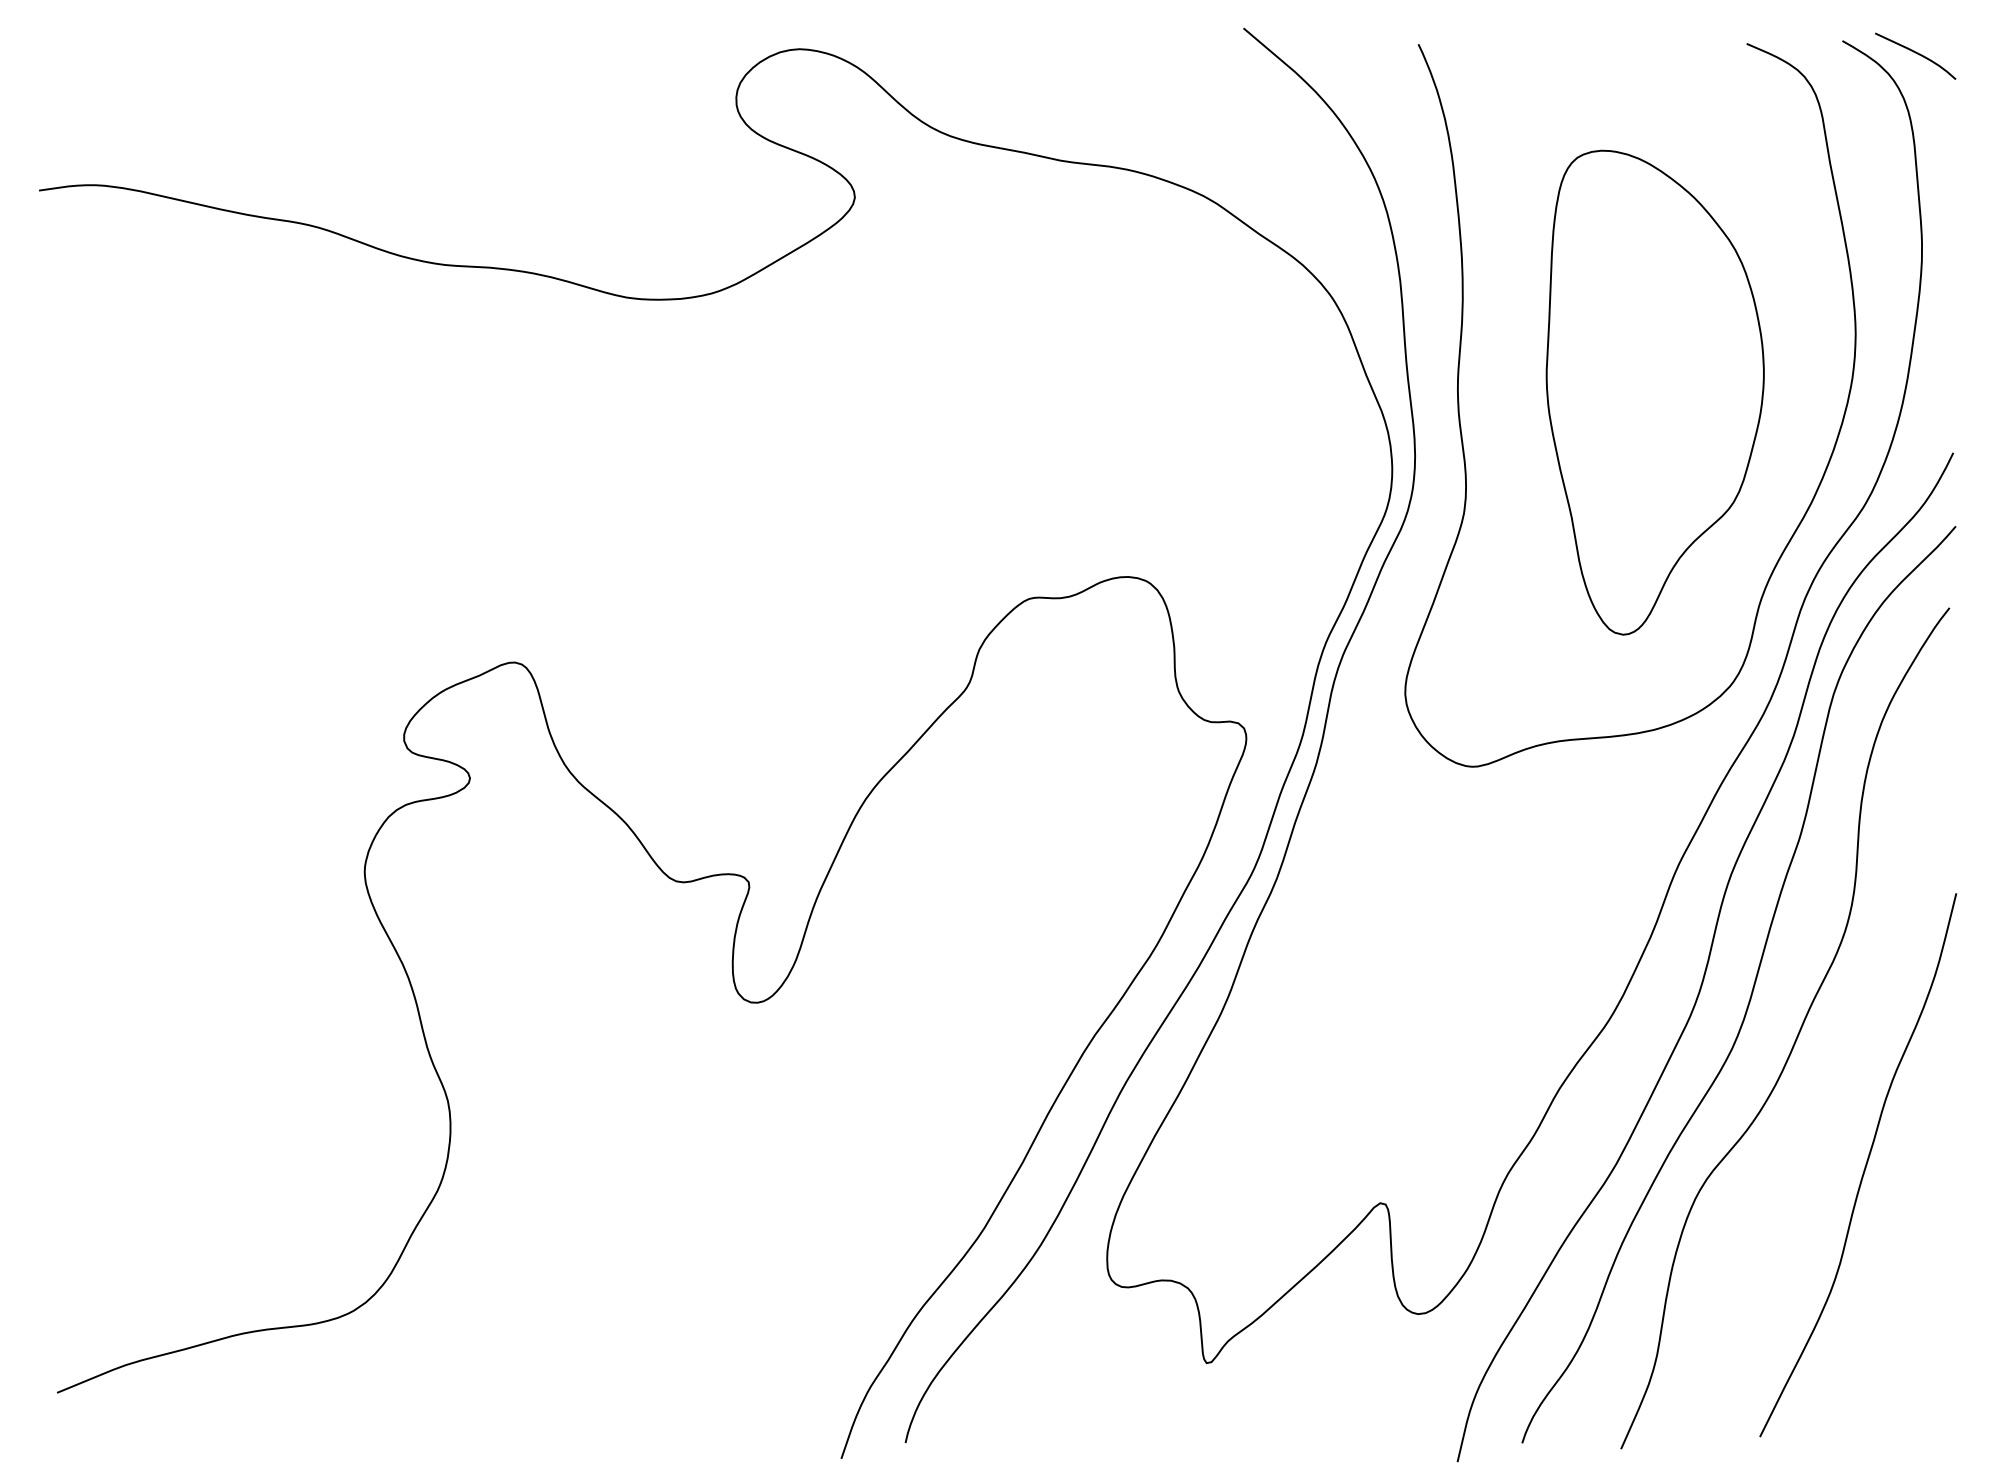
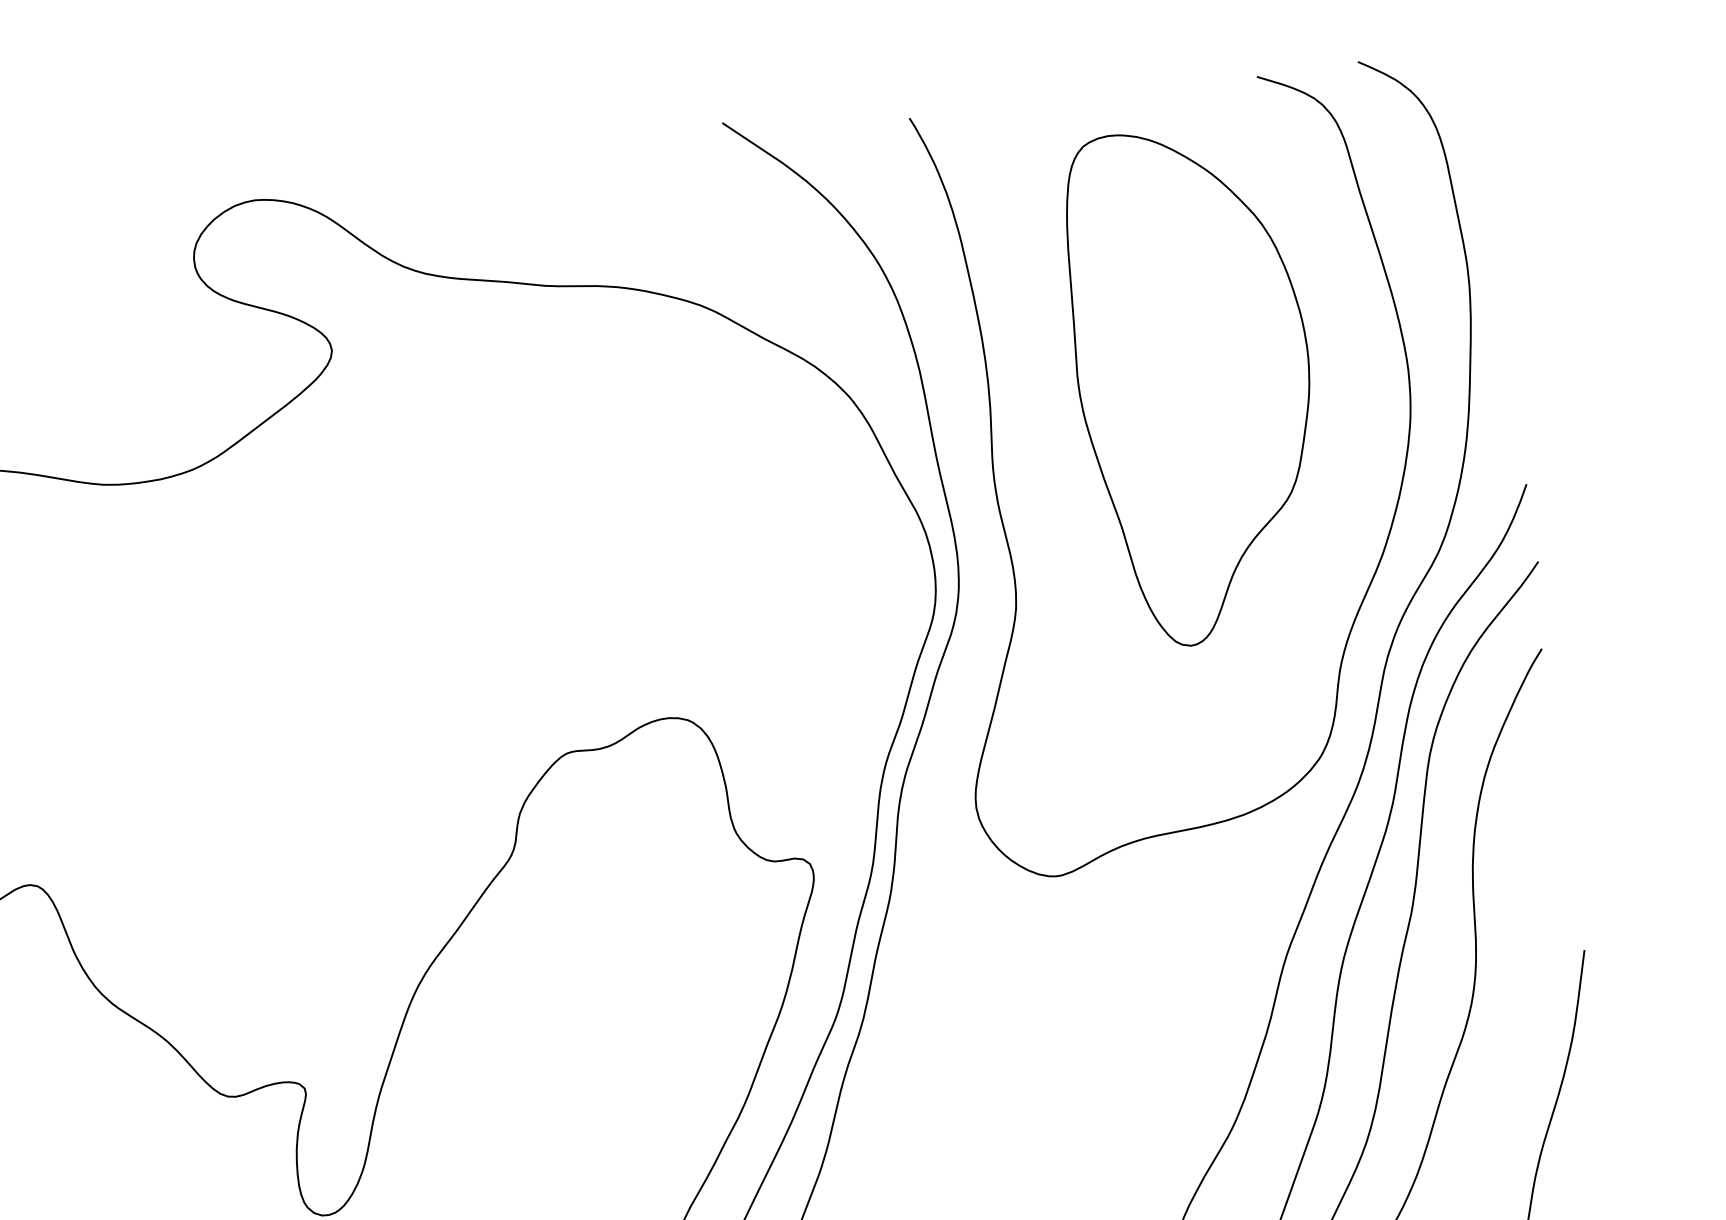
curve: (1915, 53) -> (1436, 66), removed
part: (1654, 392) -> (1194, 385), moved

